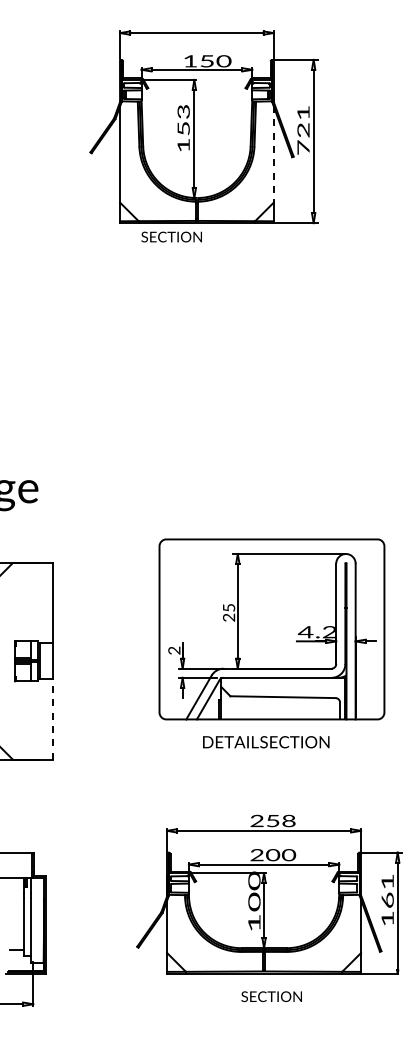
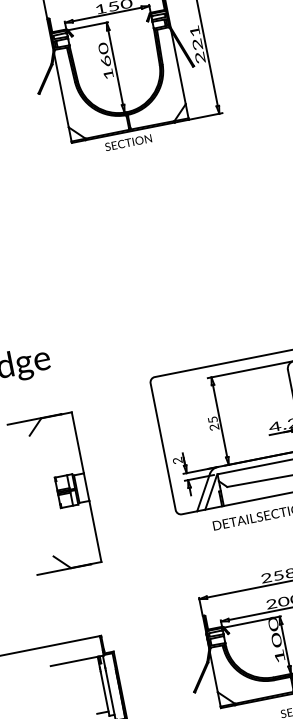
text: (183, 119) -> (104, 54), 153 -> 160
text: (303, 147) -> (200, 57), 721 -> 221
line: (273, 154) -> (178, 67), dashed -> solid
text: (171, 236) -> (128, 142), moved
line: (52, 718) -> (95, 530), dashed -> solid

